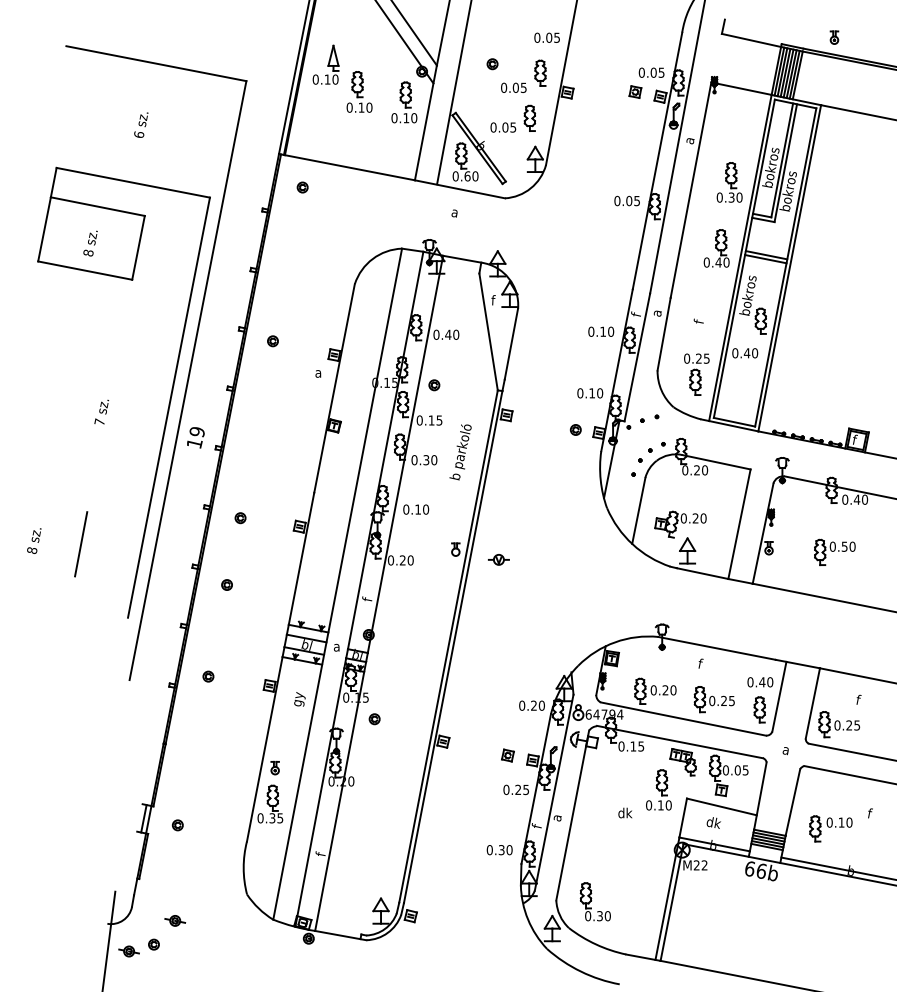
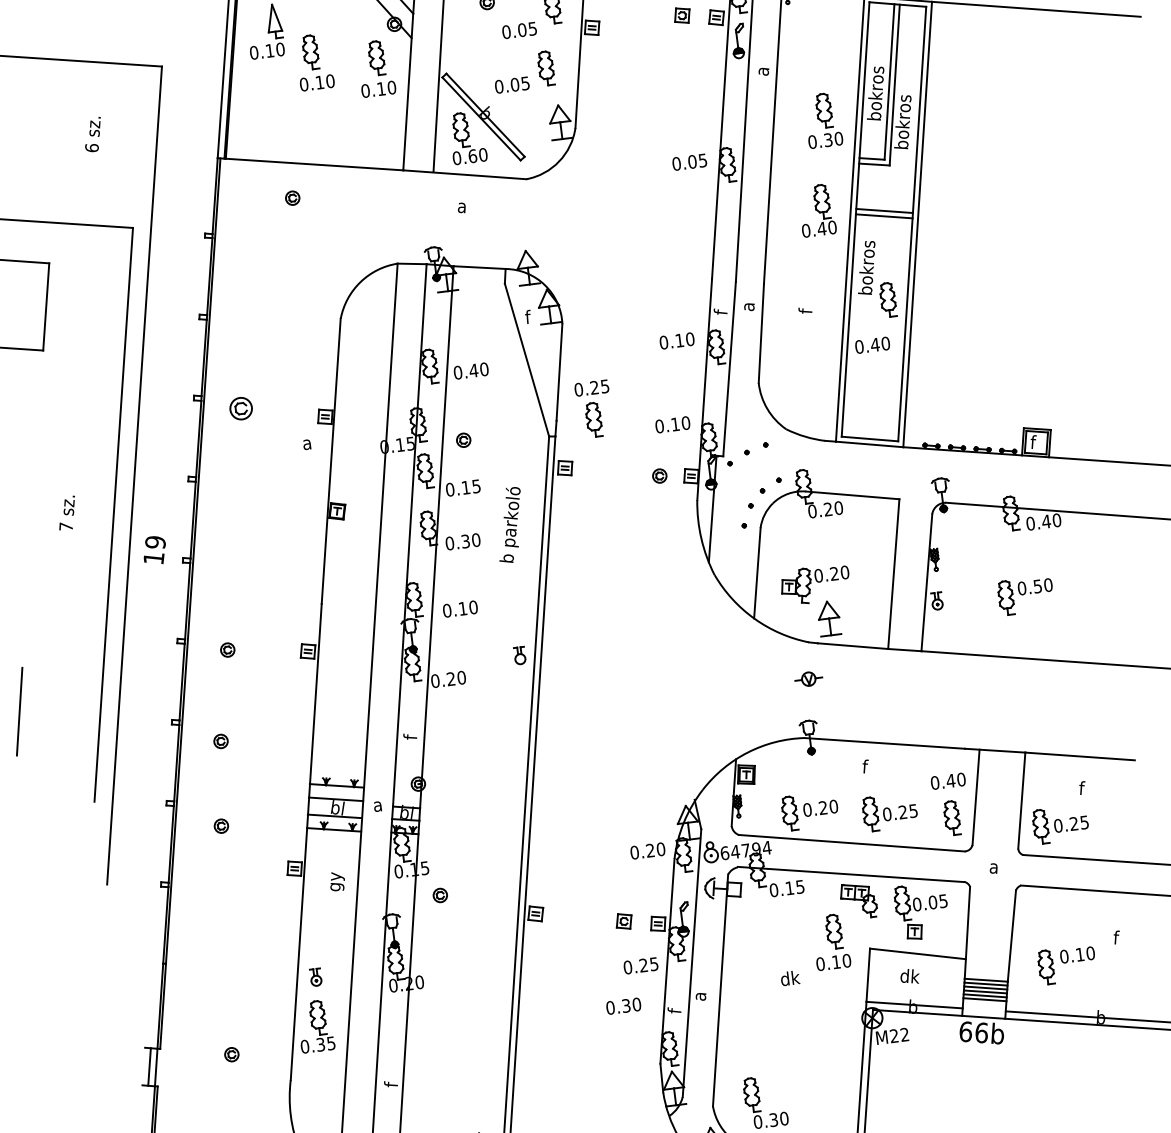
text: (141, 124) -> (93, 133), moved
part: (302, 187) -> (292, 198), moved
part: (272, 341) -> (240, 409), size x1.6
part: (696, 374) -> (594, 409), moved
text: (101, 411) -> (66, 512), moved
part: (498, 559) -> (808, 678), moved
part: (208, 676) -> (221, 825), moved
part: (177, 825) -> (231, 1054), moved
text: (499, 850) -> (623, 1006), moved

